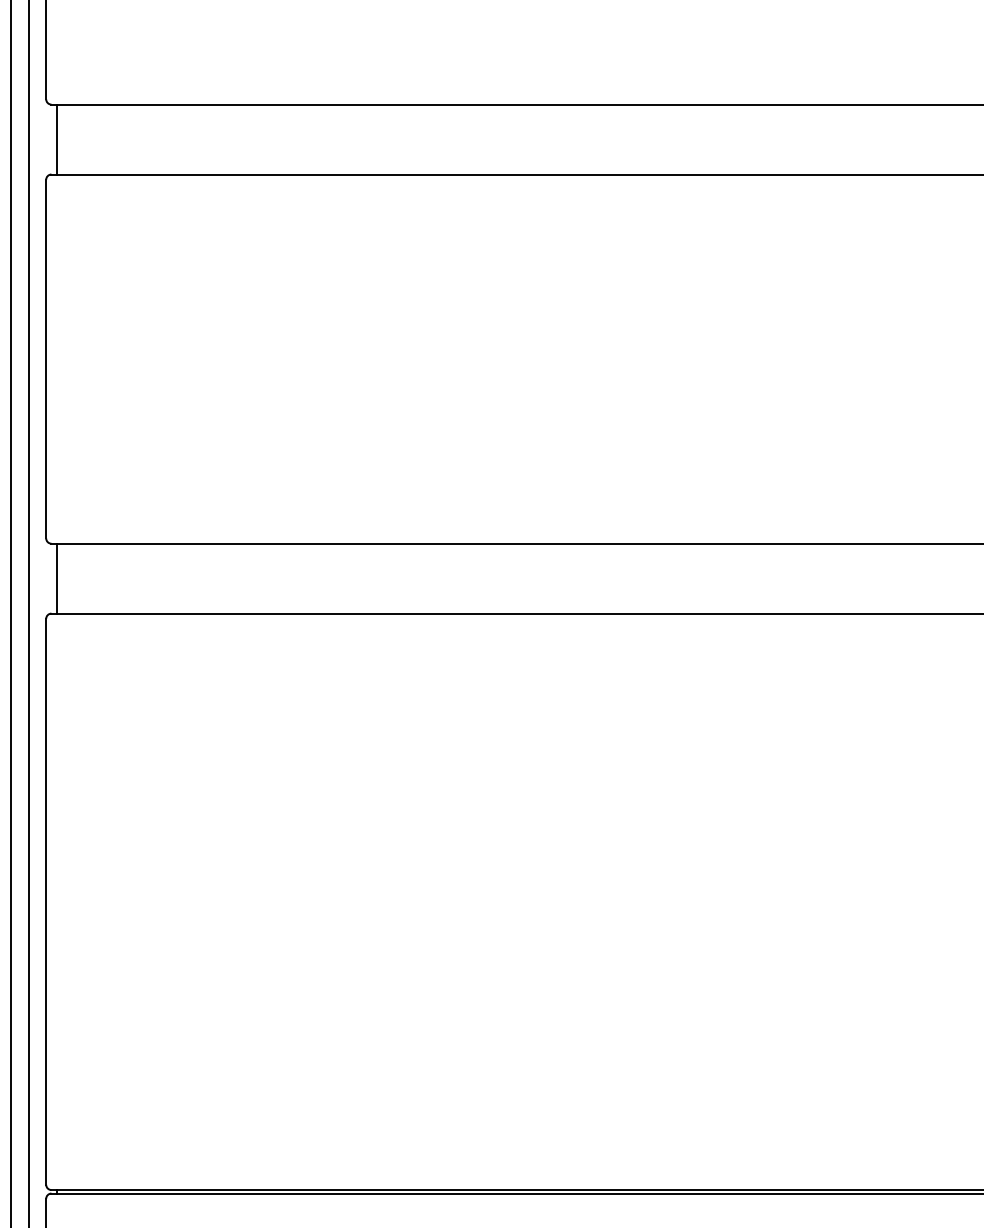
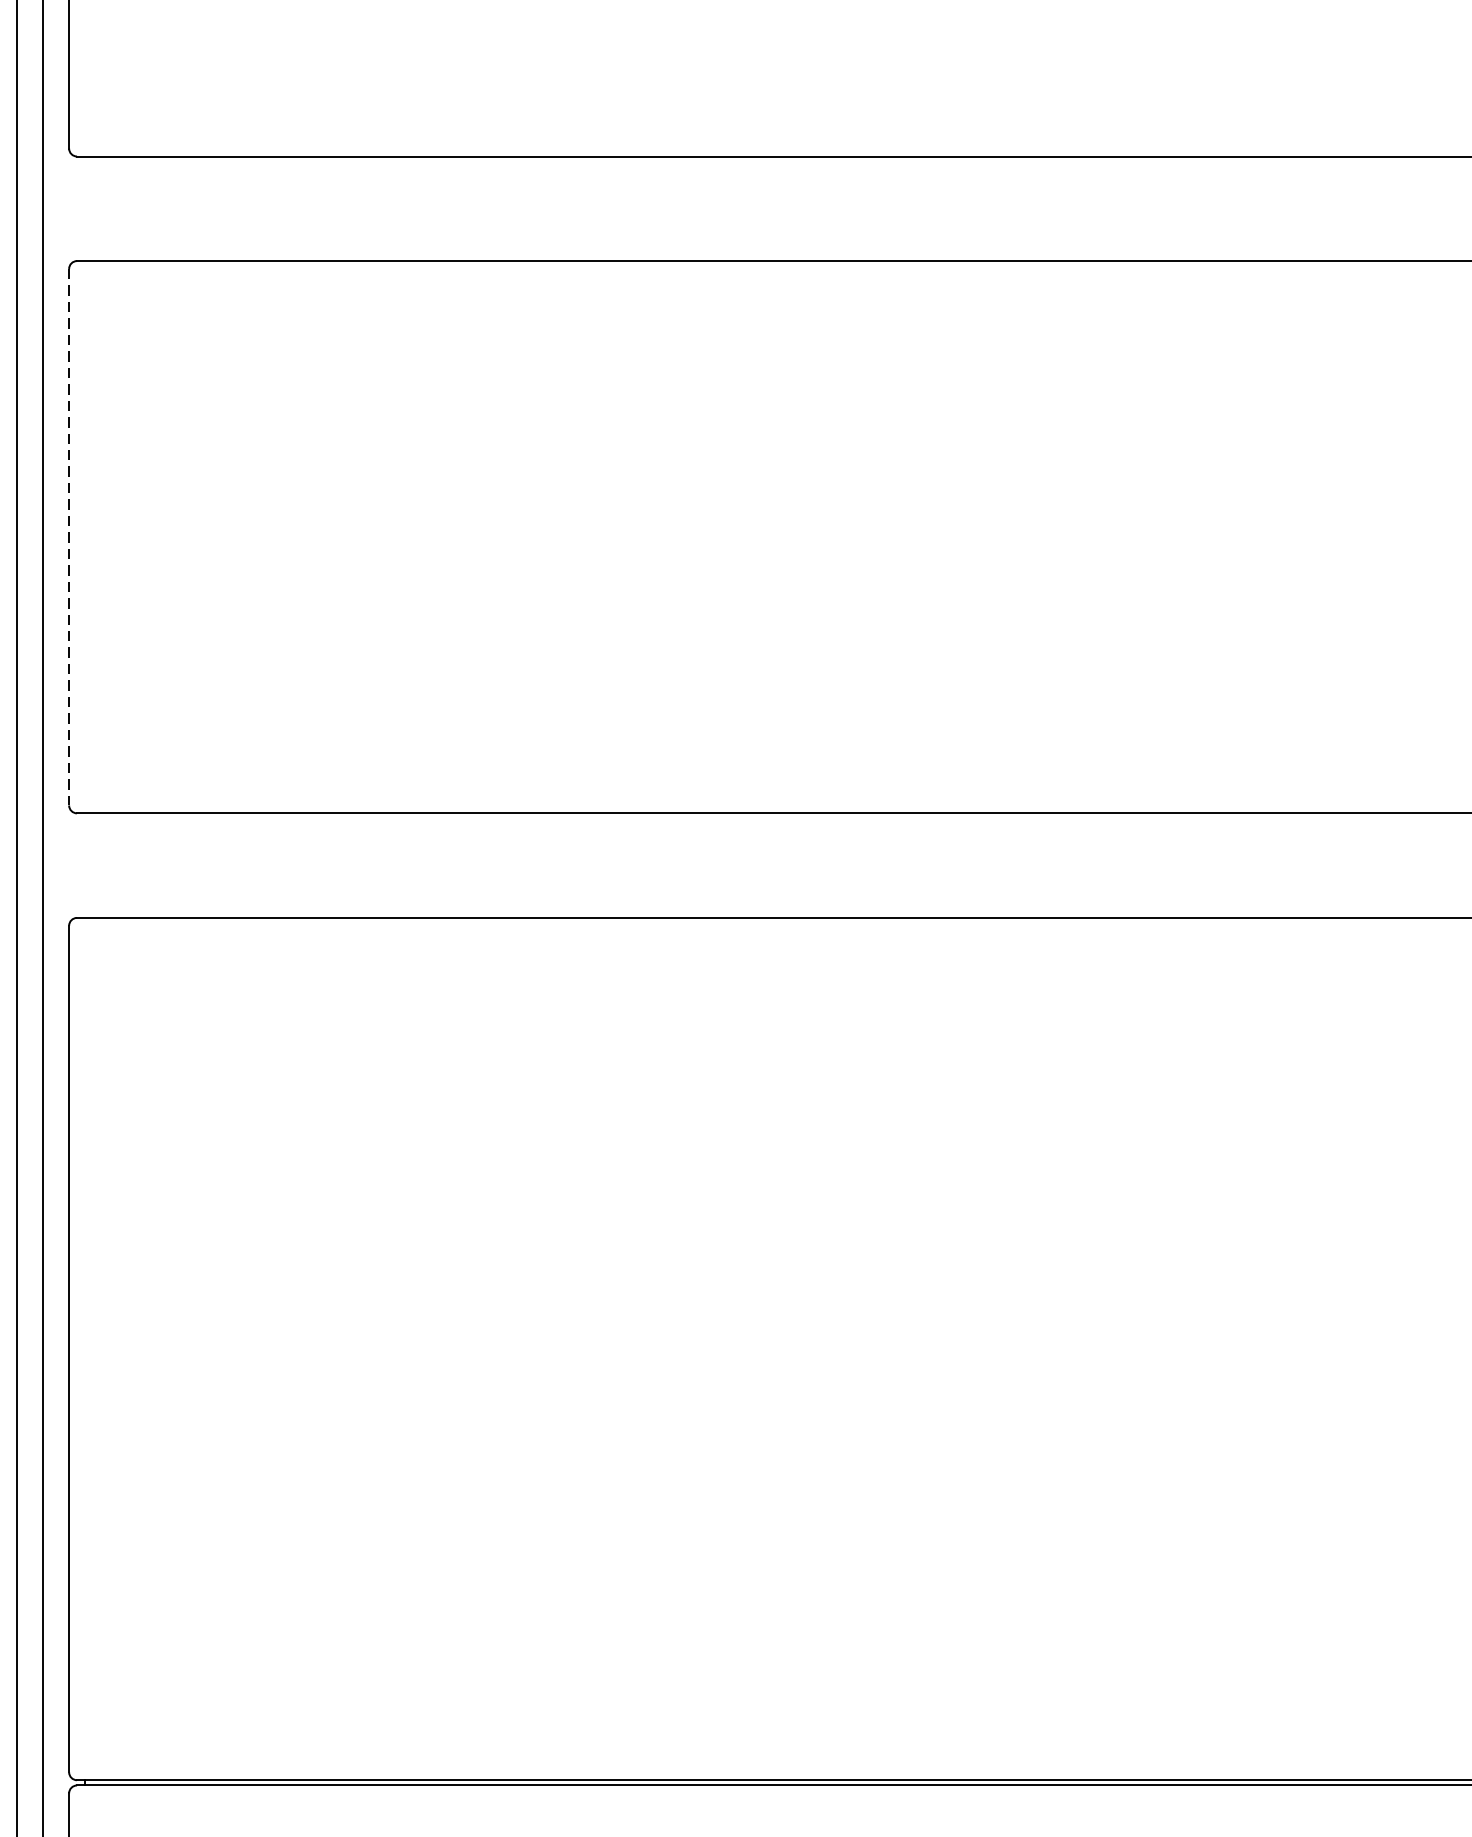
line: (56, 139) -> (84, 208), removed
line: (46, 359) -> (69, 537), solid -> dashed
line: (56, 578) -> (84, 865), removed

